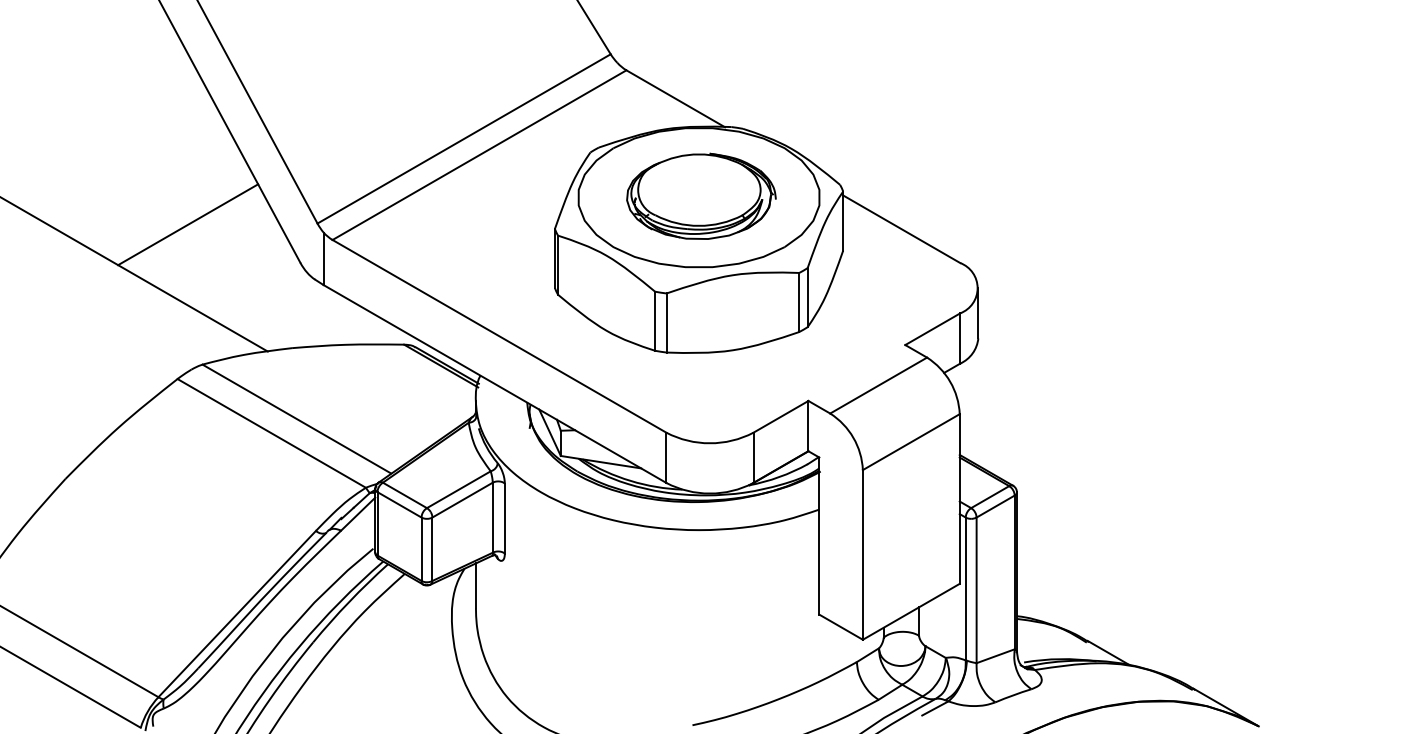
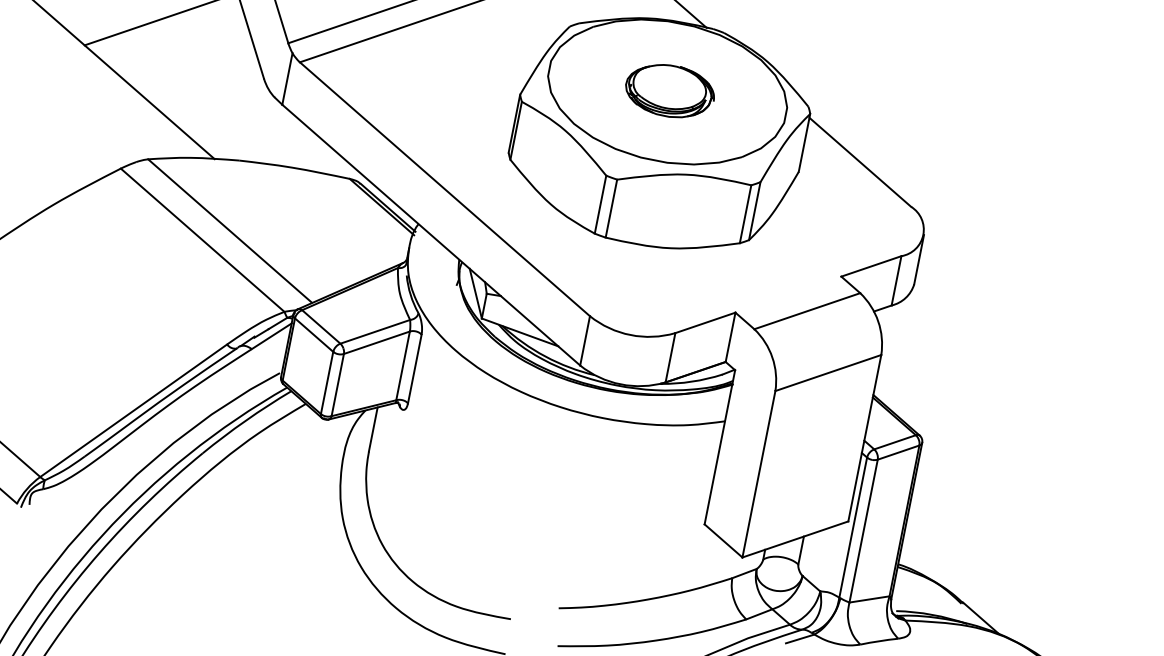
part: (701, 195) -> (670, 90), size x0.6

